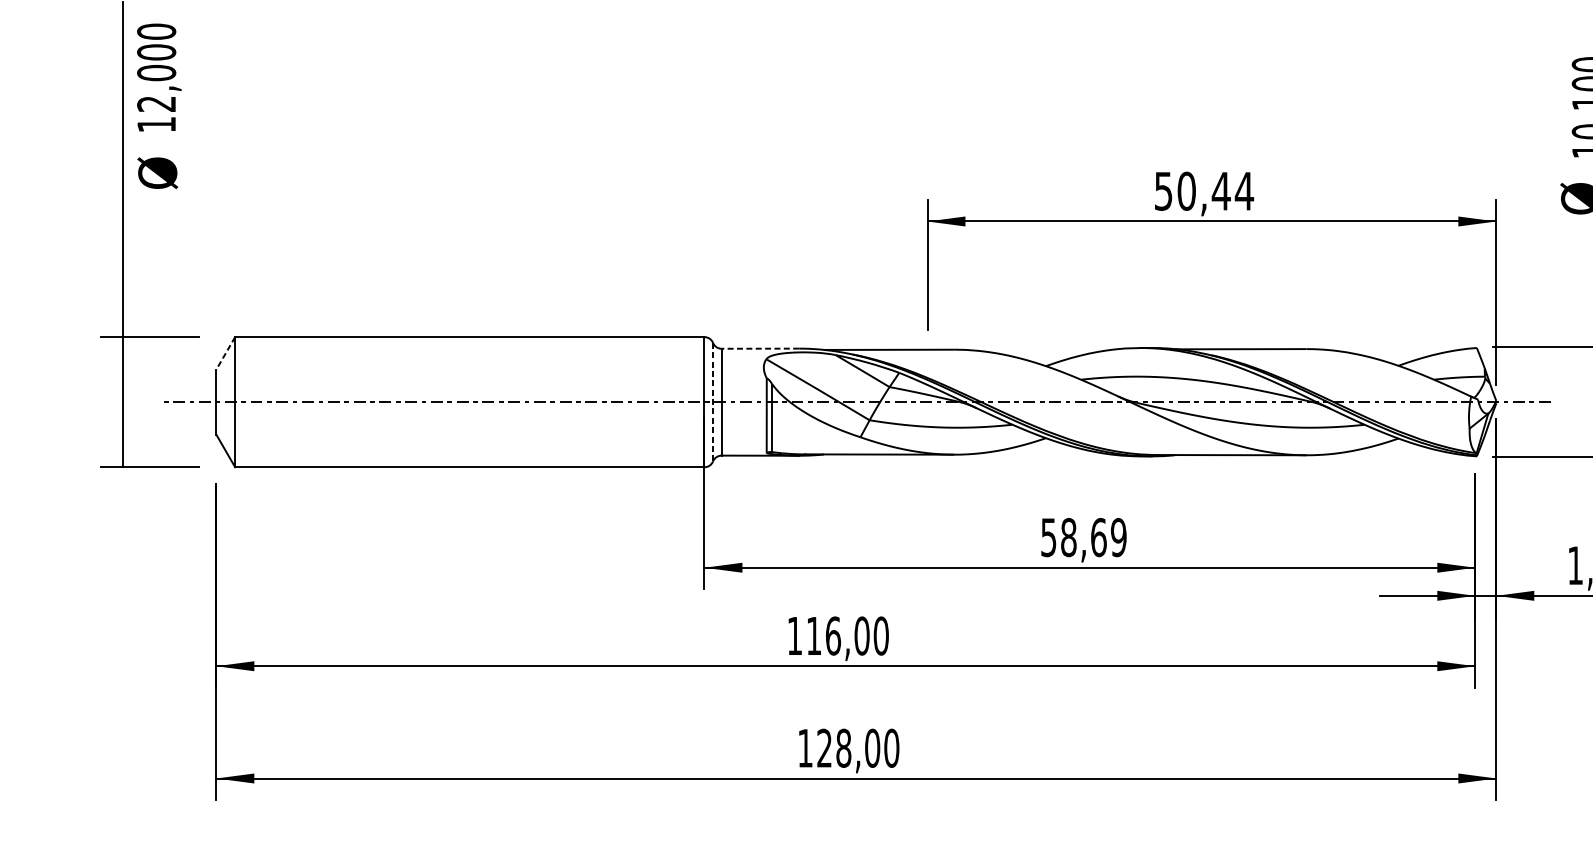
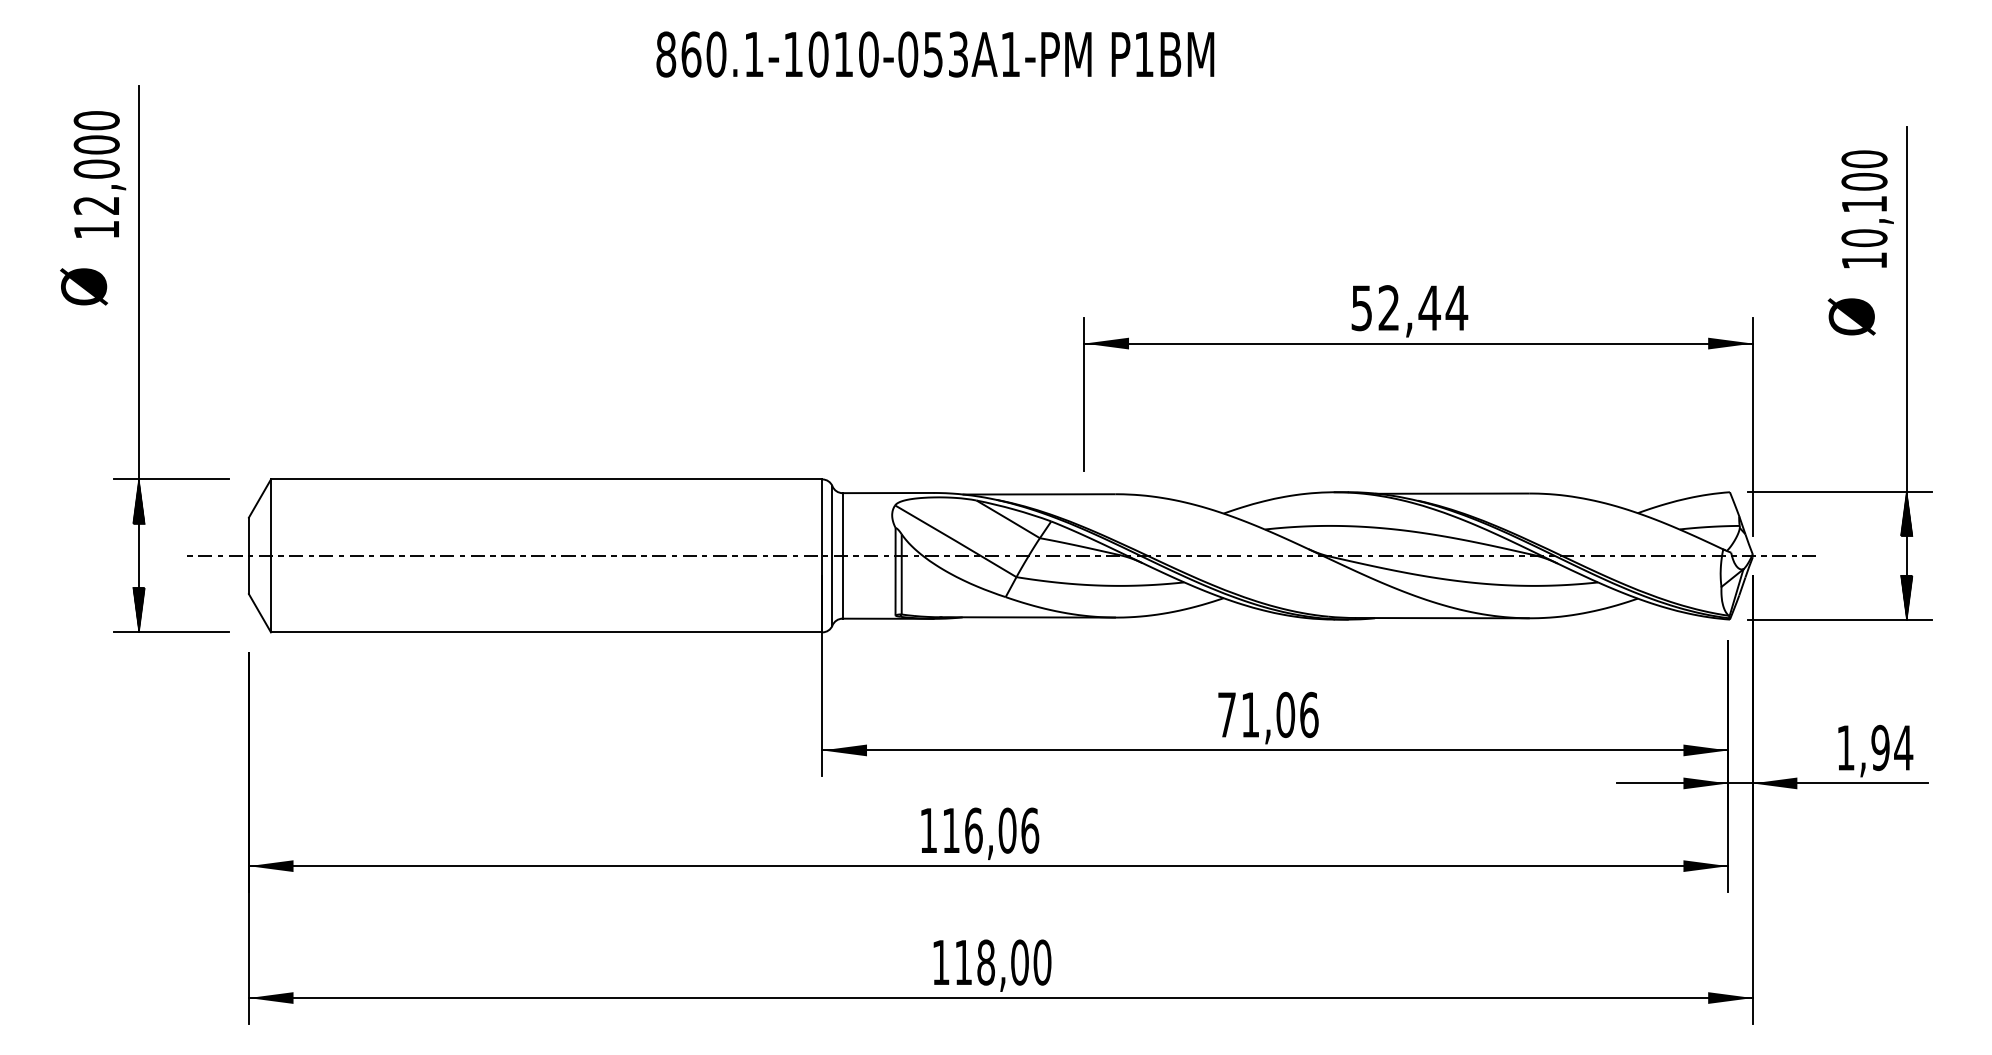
text: (159, 77) -> (99, 174), moved
text: (157, 172) -> (83, 286), moved
text: (1186, 191) -> (1388, 308), 50,44 -> 52,44
line: (760, 349) -> (888, 493), dashed -> solid
line: (225, 353) -> (259, 498), dashed -> solid
hatch: (122, 355) -> (138, 501), added
line: (713, 401) -> (832, 555), dashed -> solid
hatch: (122, 447) -> (138, 609), added
text: (1084, 537) -> (1268, 714), 58,69 -> 71,06
text: (881, 635) -> (1030, 830), 116,00 -> 116,06
text: (824, 747) -> (963, 961), 128,00 -> 118,00

